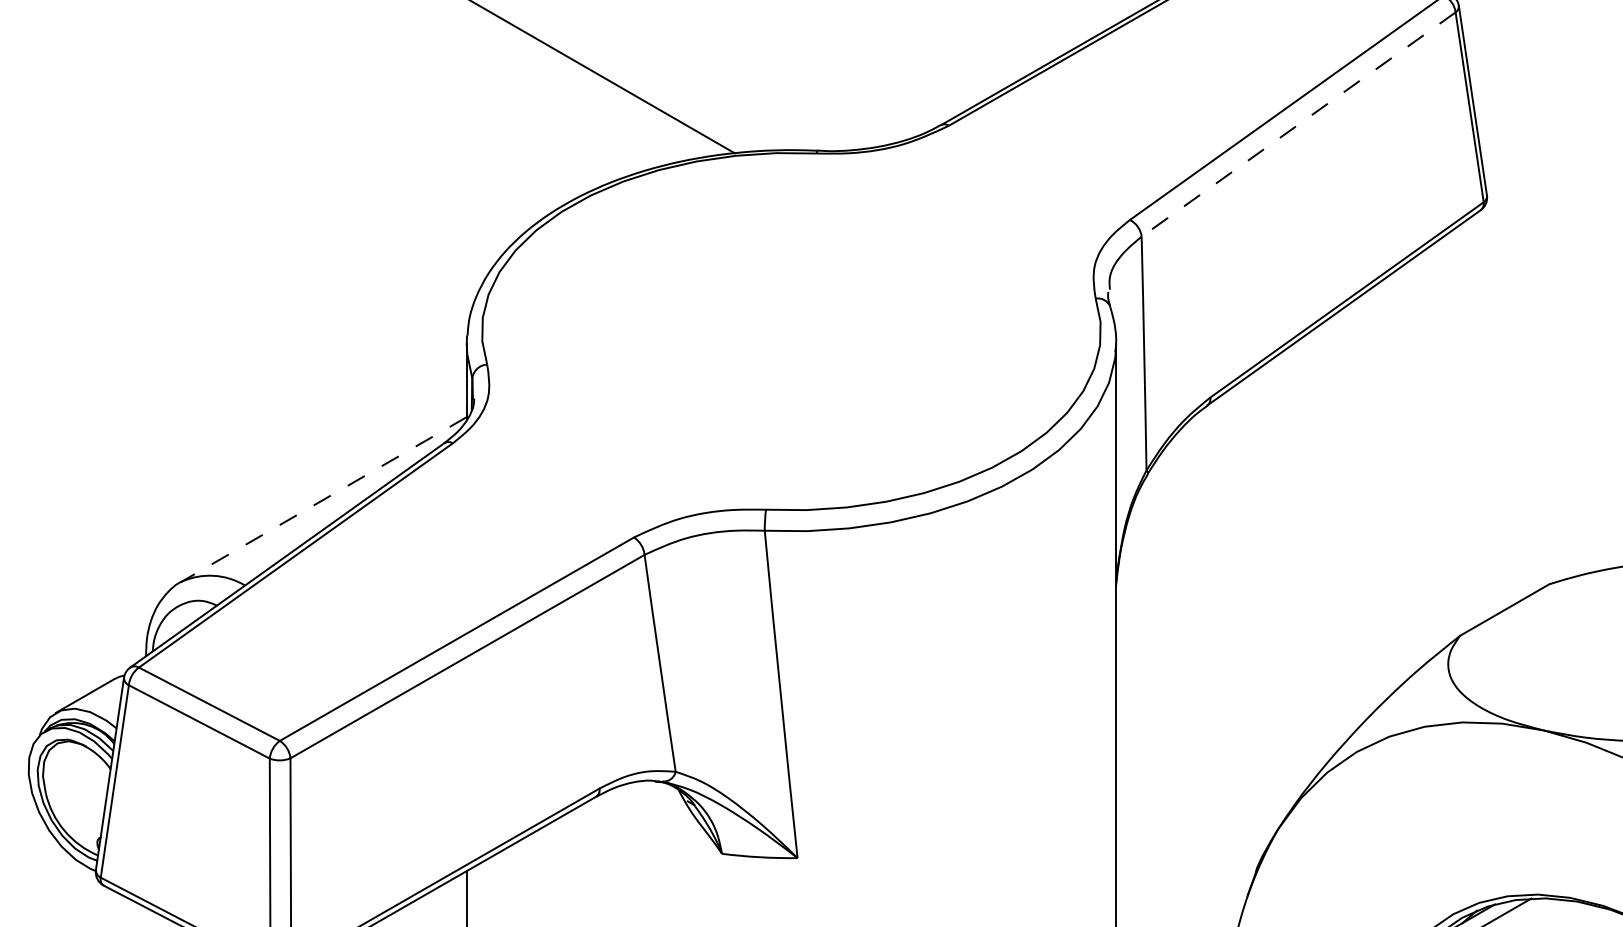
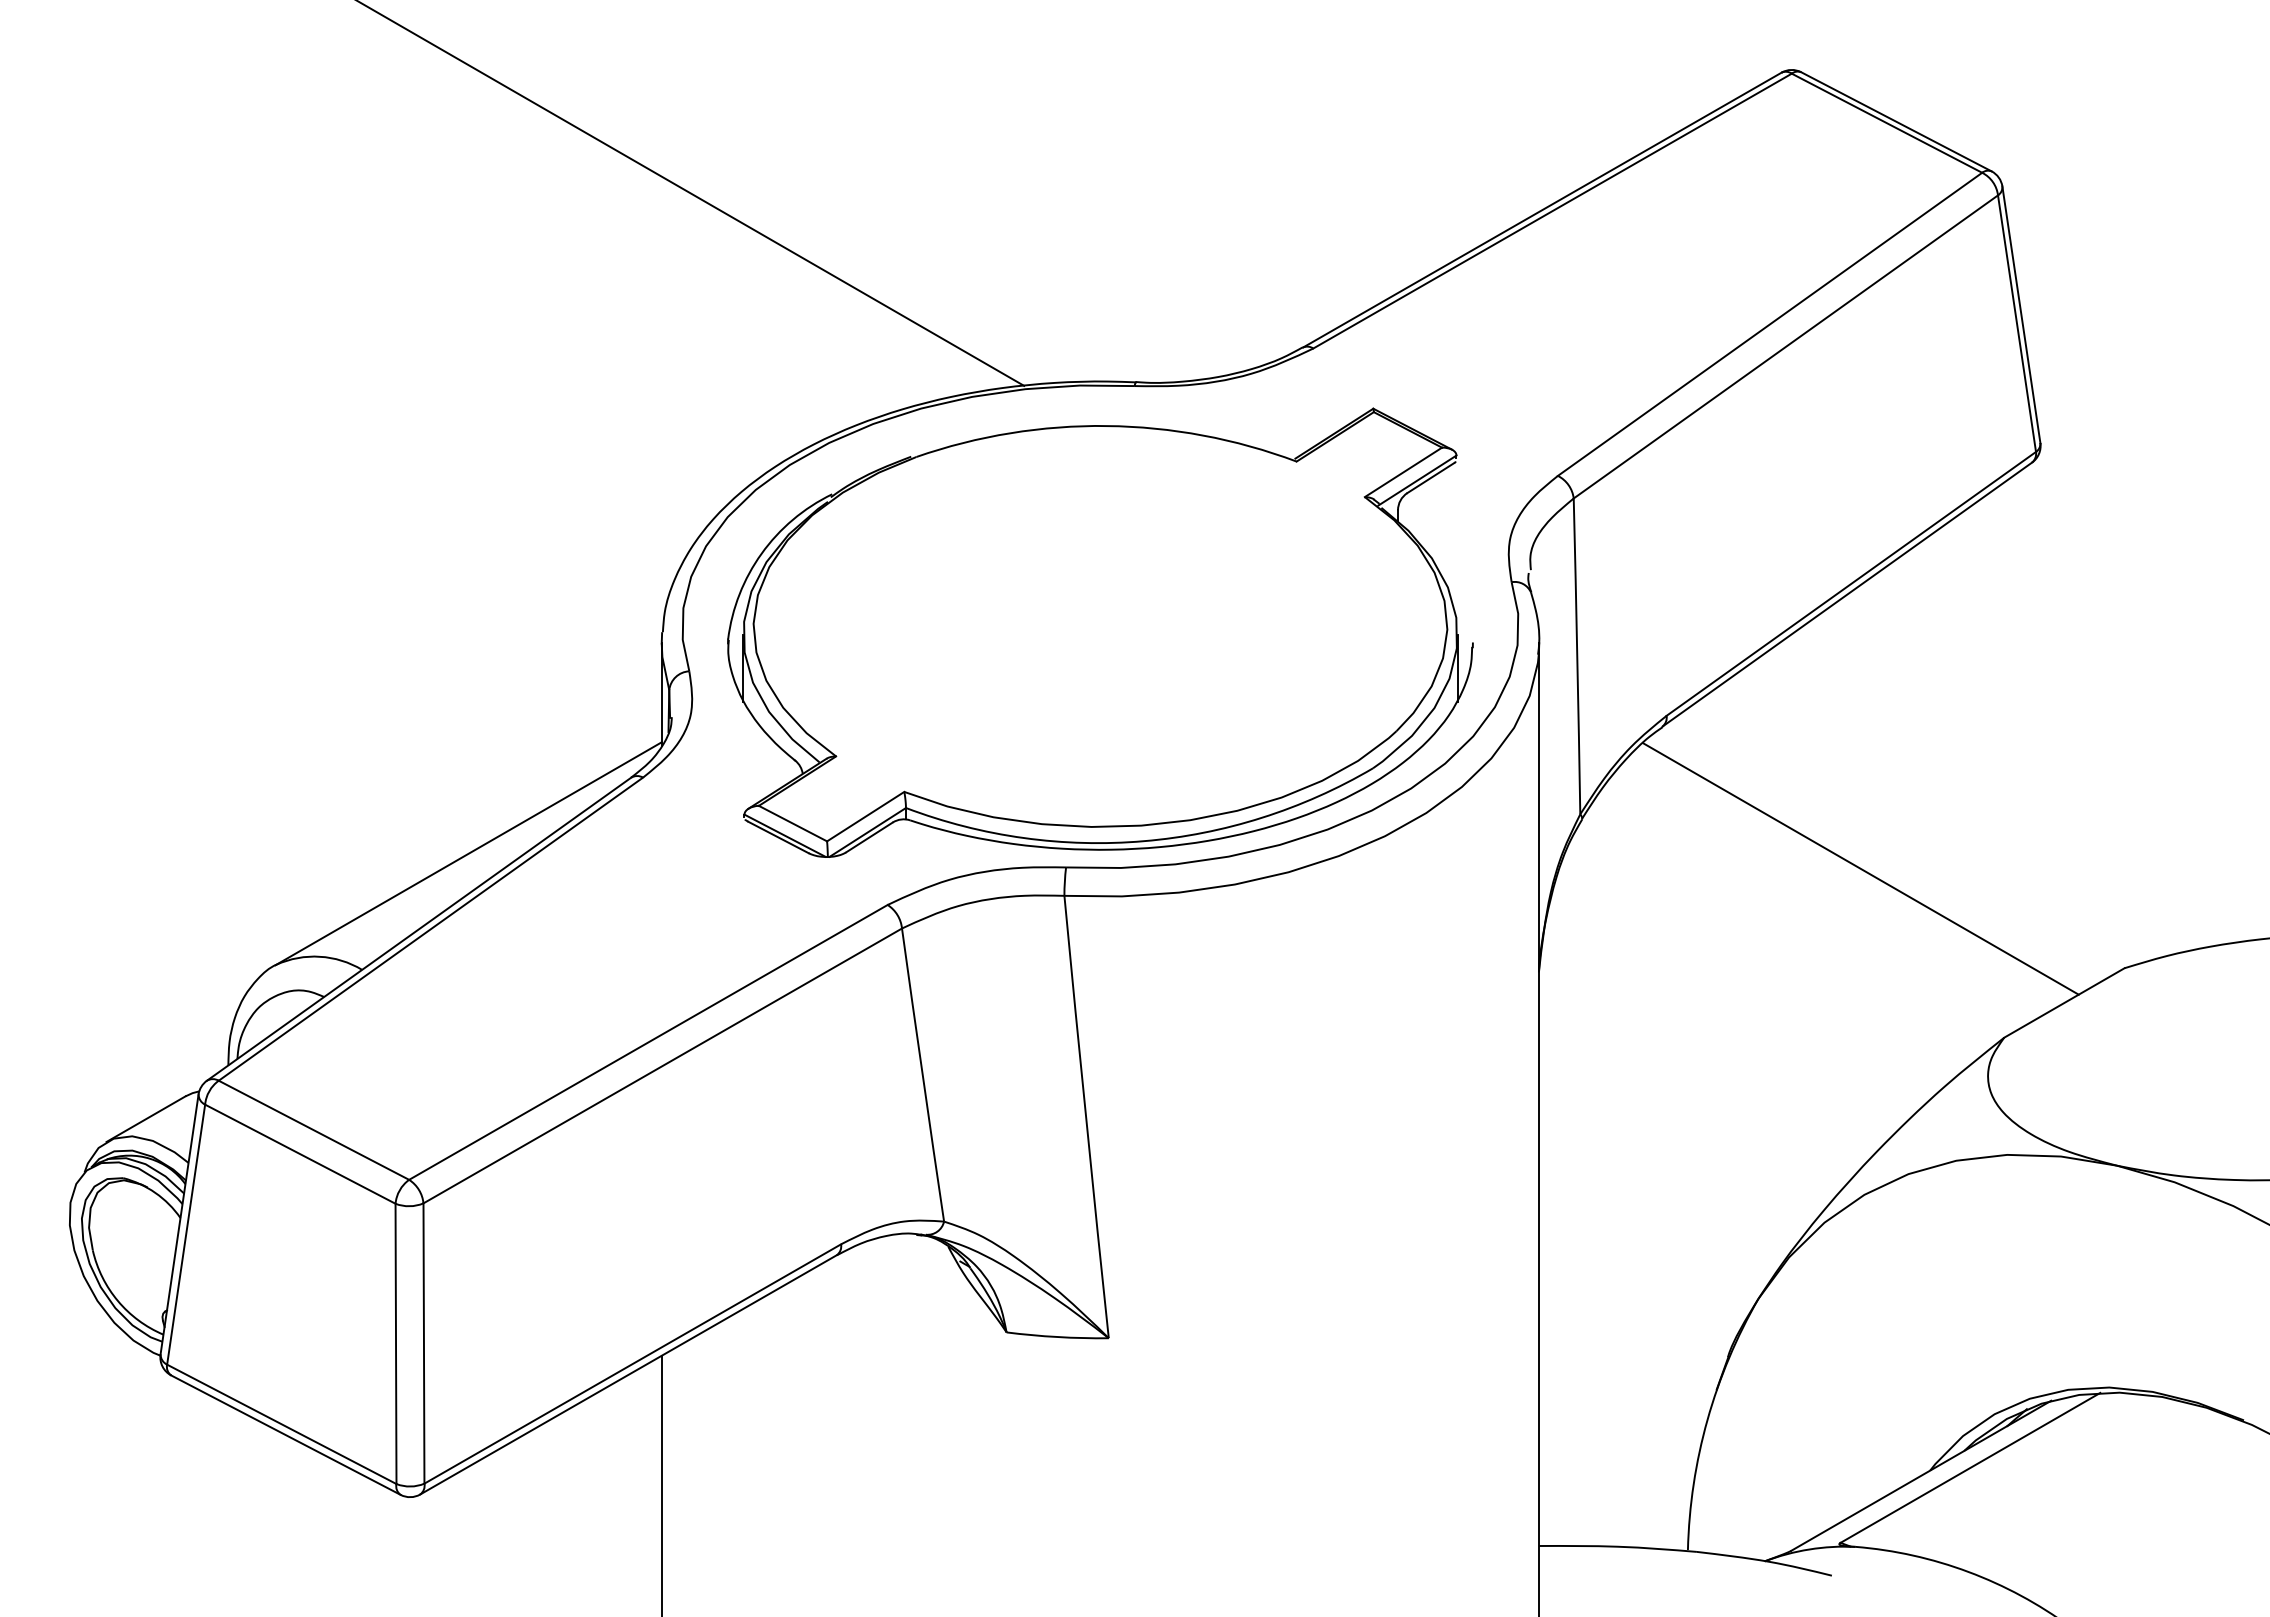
line: (1298, 124) -> (1785, 346), dashed -> solid
part: (791, 335) -> (1100, 632), added
line: (323, 499) -> (468, 853), dashed -> solid
line: (1353, 510) -> (1860, 868), added

